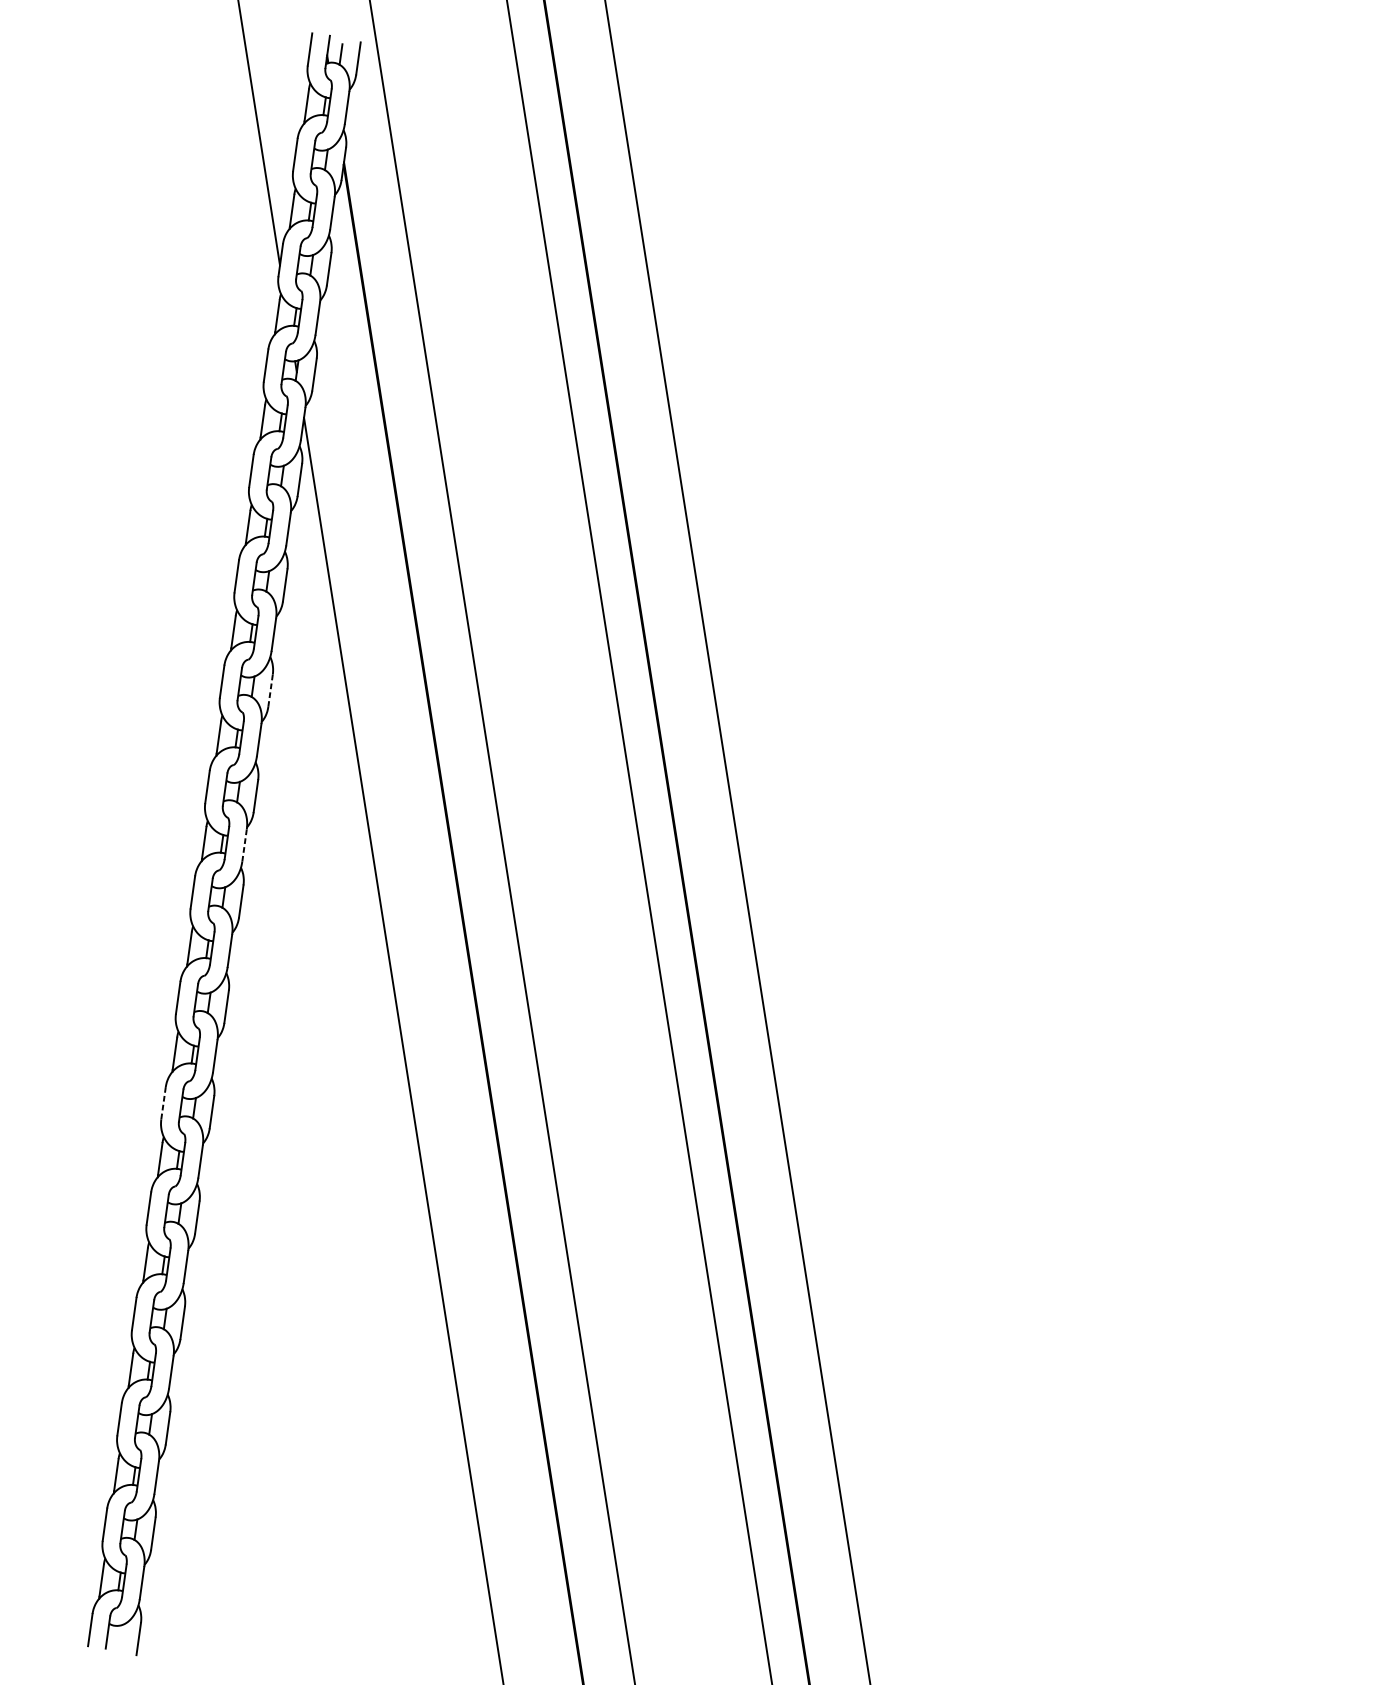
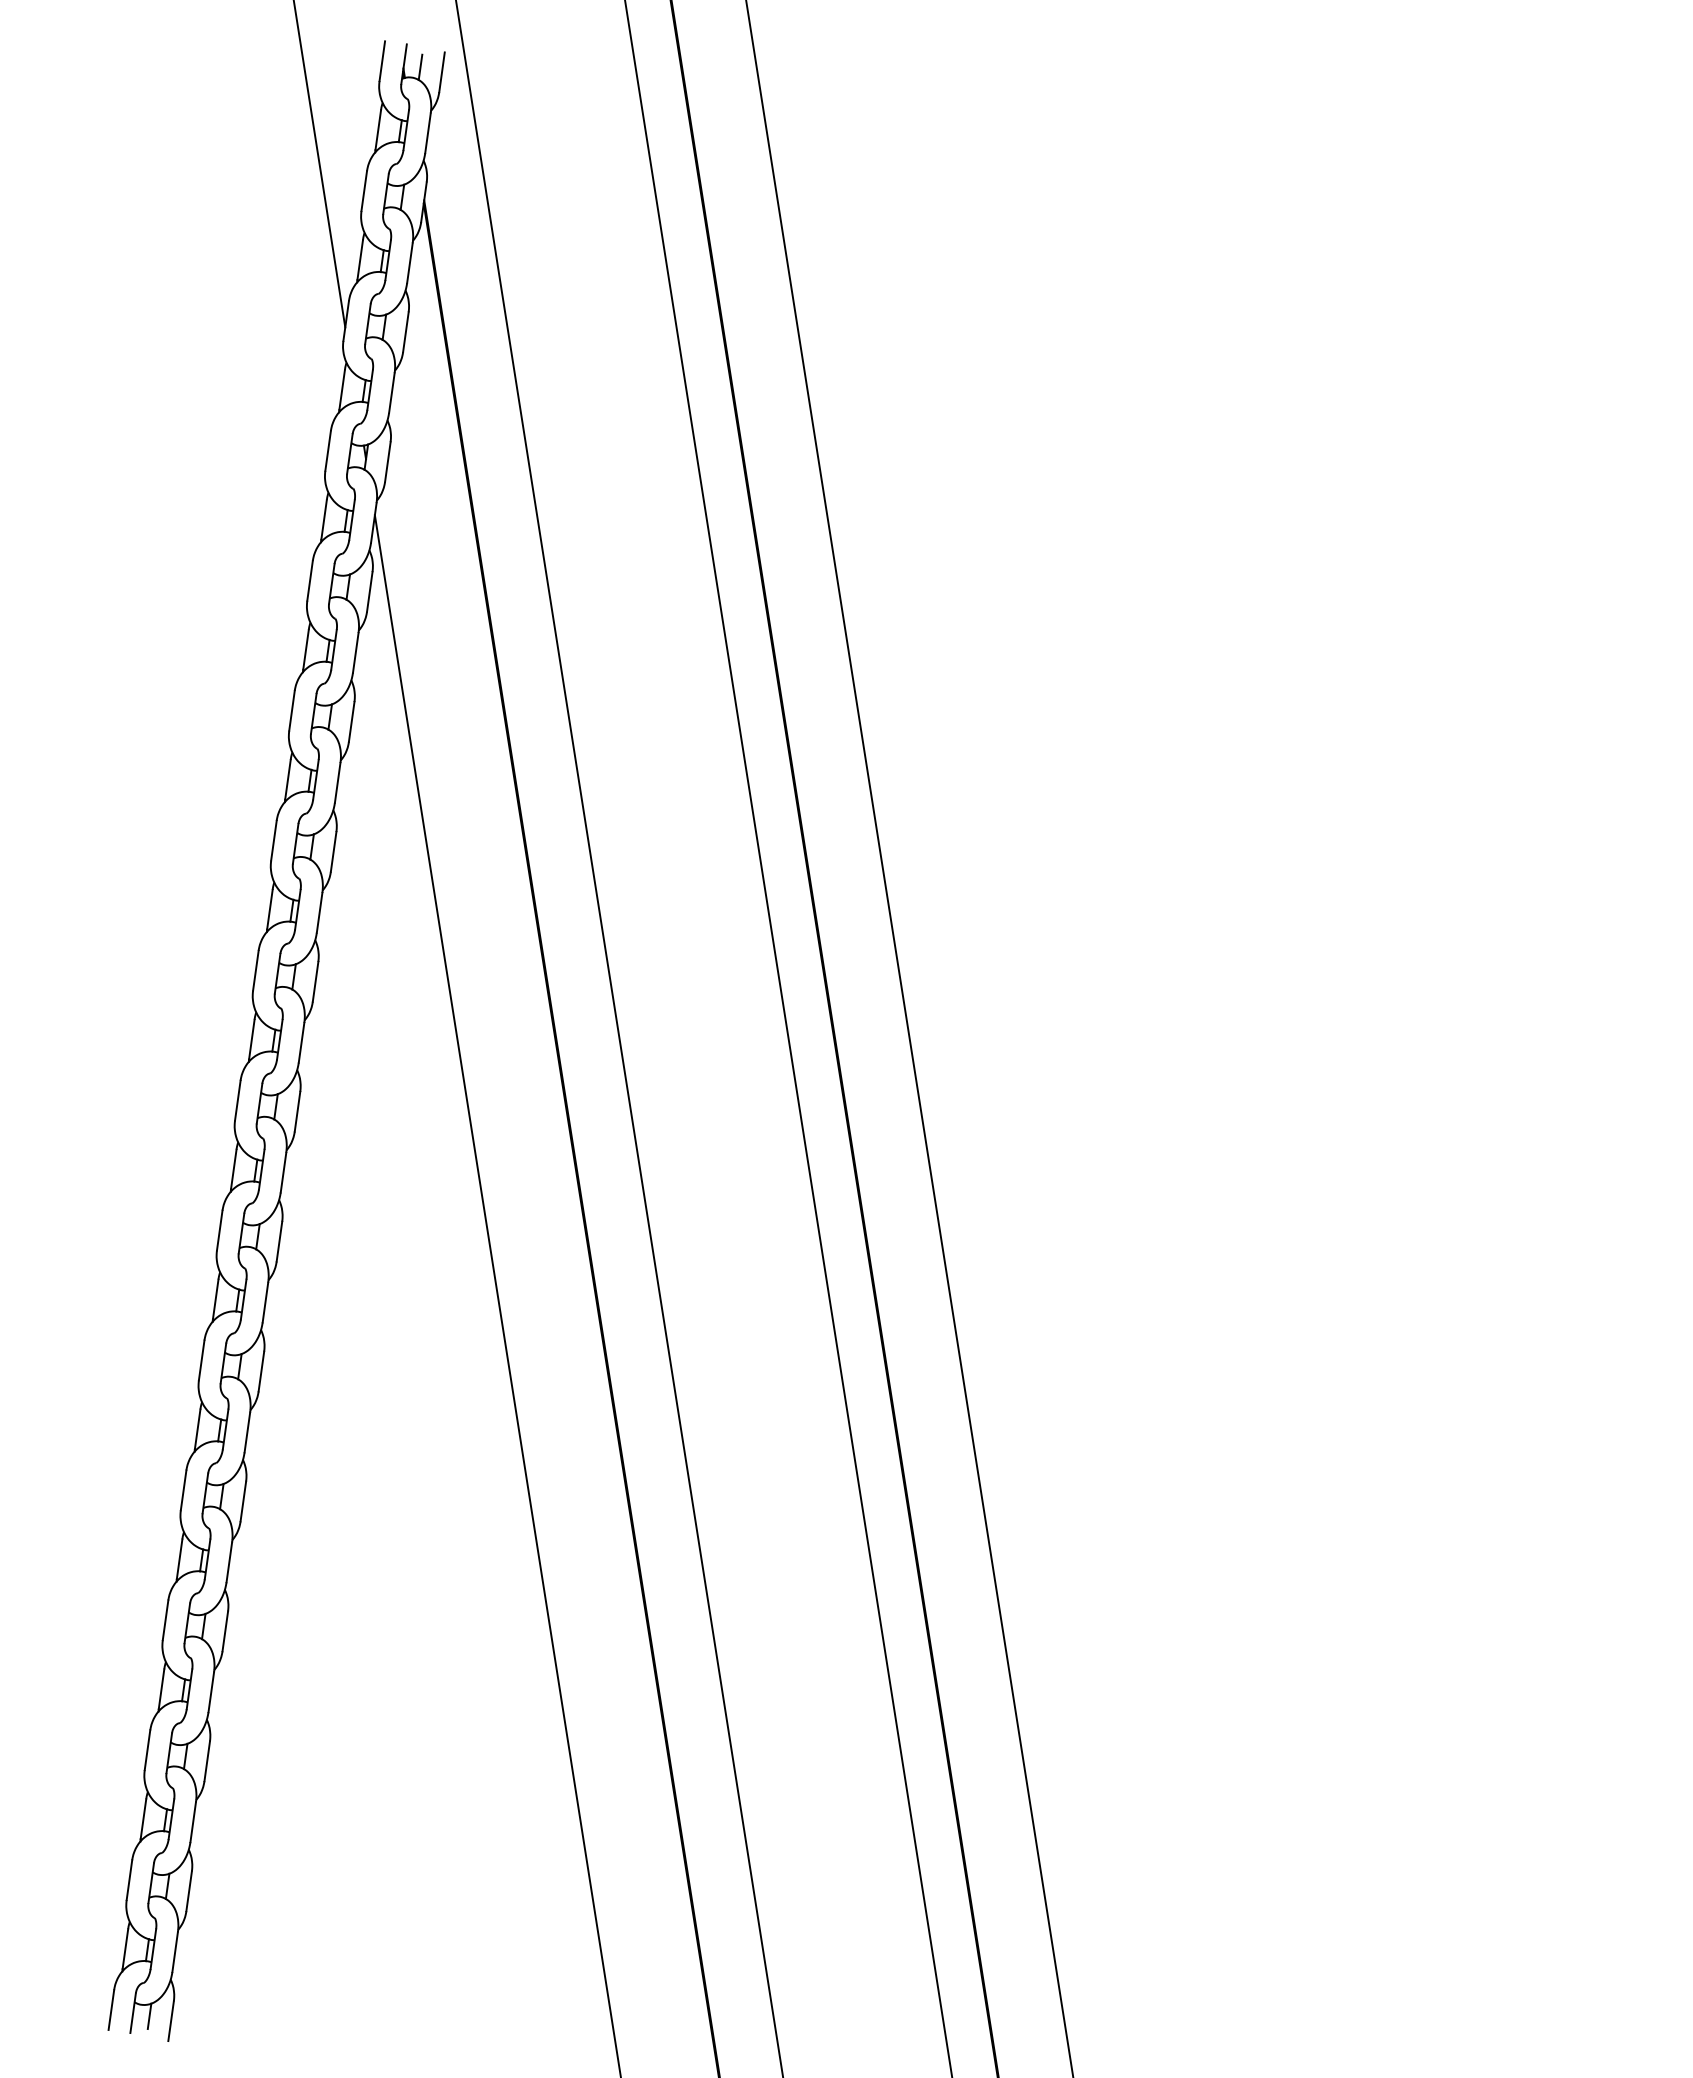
line: (270, 690) -> (333, 851), dashed -> solid
line: (244, 845) -> (301, 1042), dashed -> solid
line: (163, 1103) -> (201, 1360), dashed -> solid
line: (121, 1635) -> (149, 2016), added

